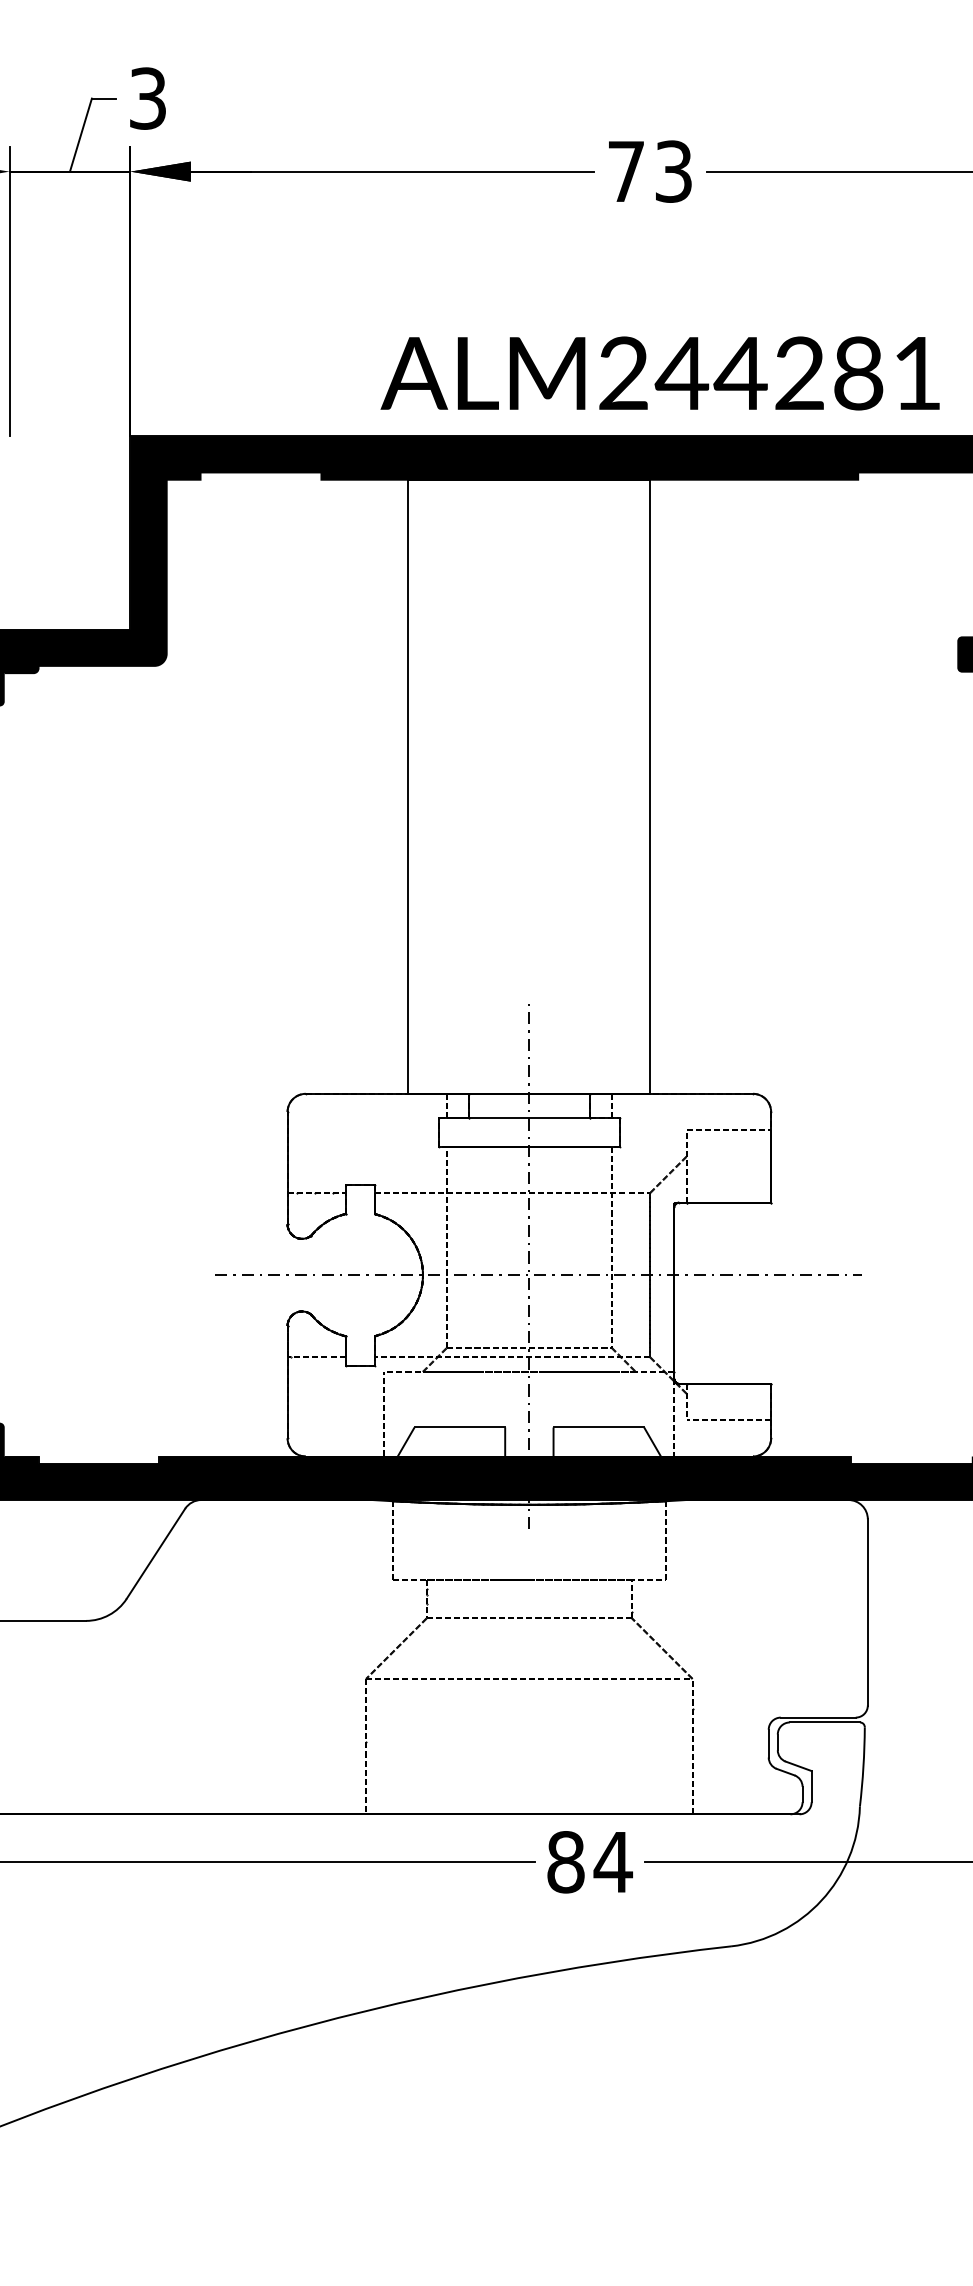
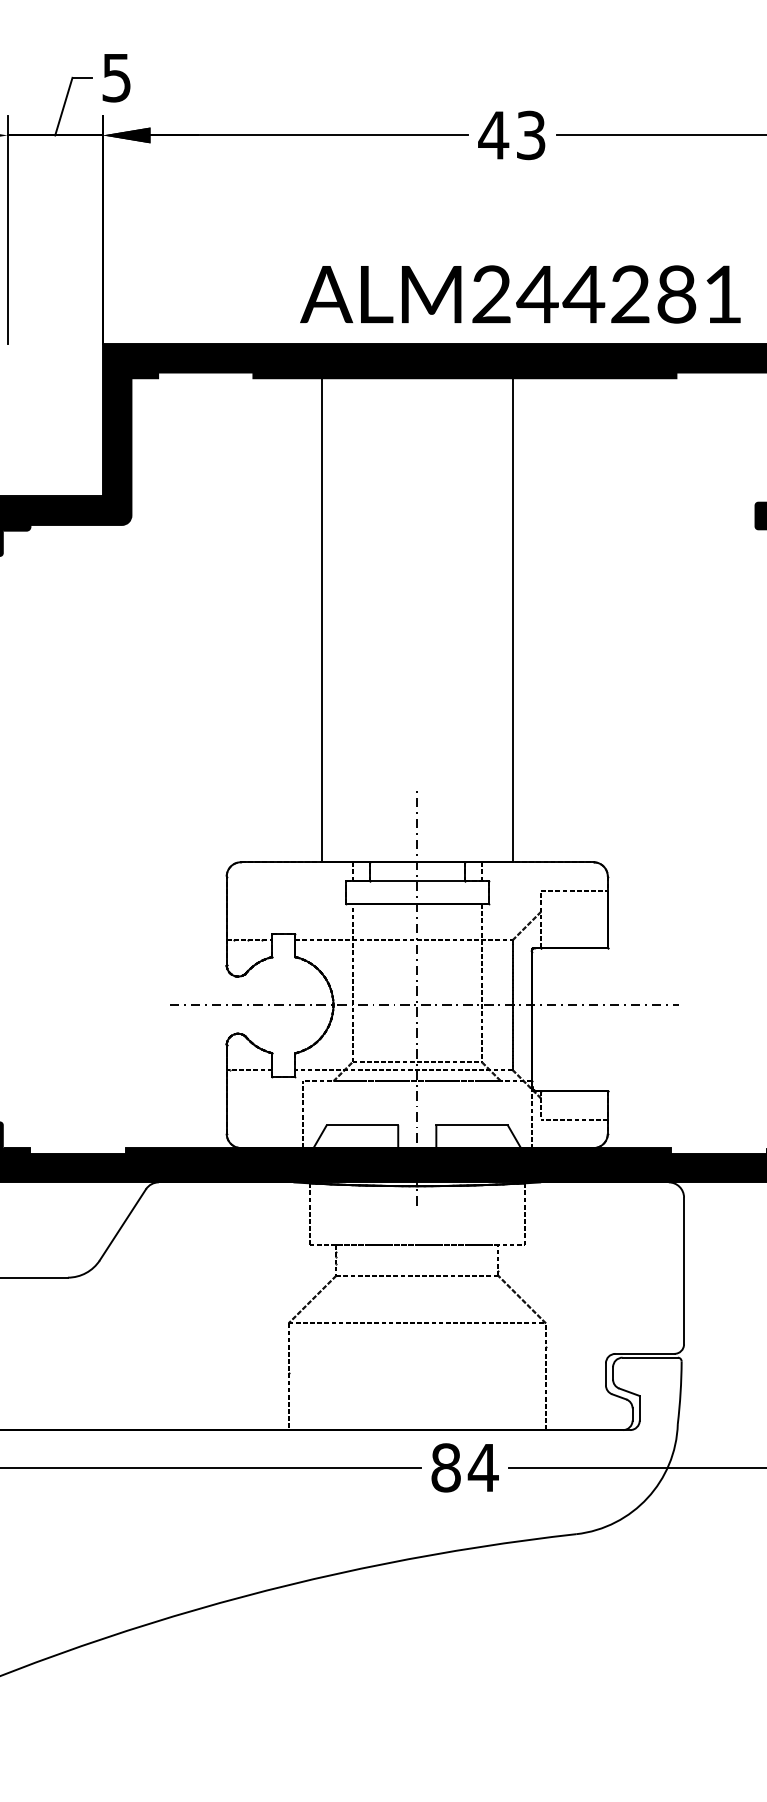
text: (147, 98) -> (116, 77), 3 -> 5
text: (626, 171) -> (493, 135), 73 -> 43

